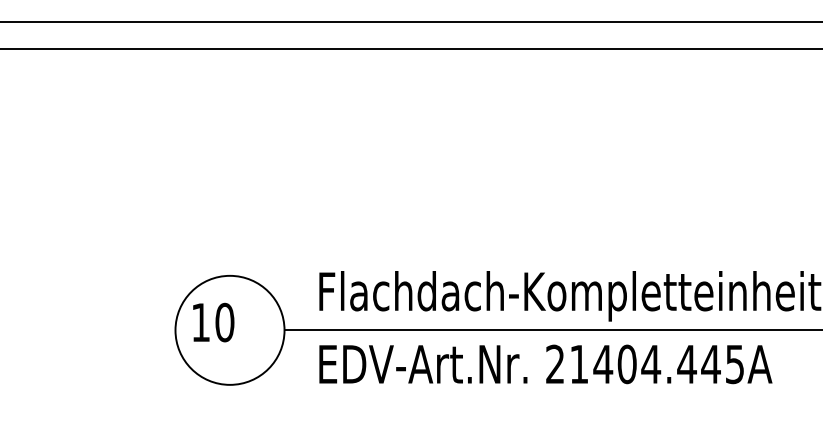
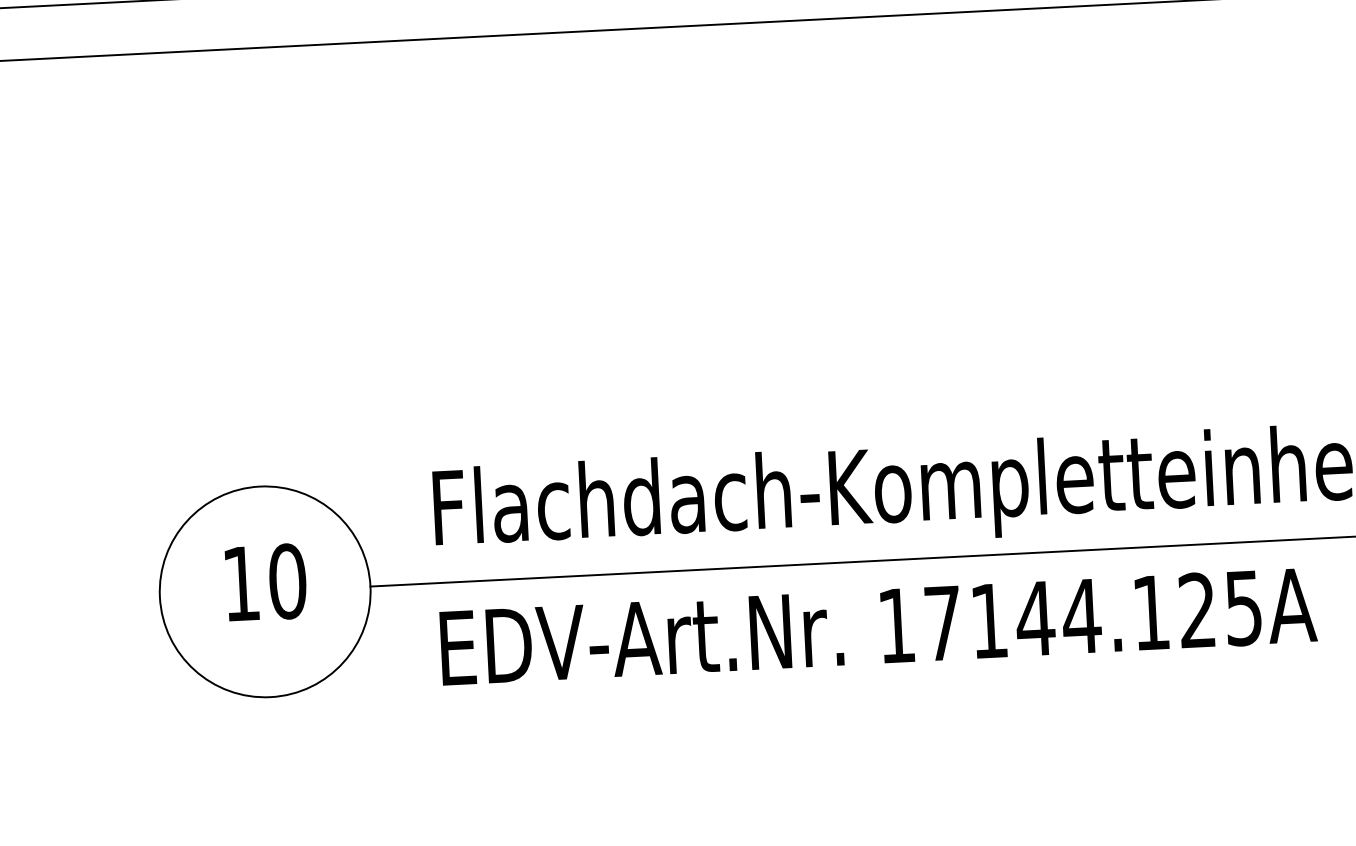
text: (213, 322) -> (265, 582), moved
text: (633, 364) -> (1047, 618), 21404.445A -> 17144.125A

